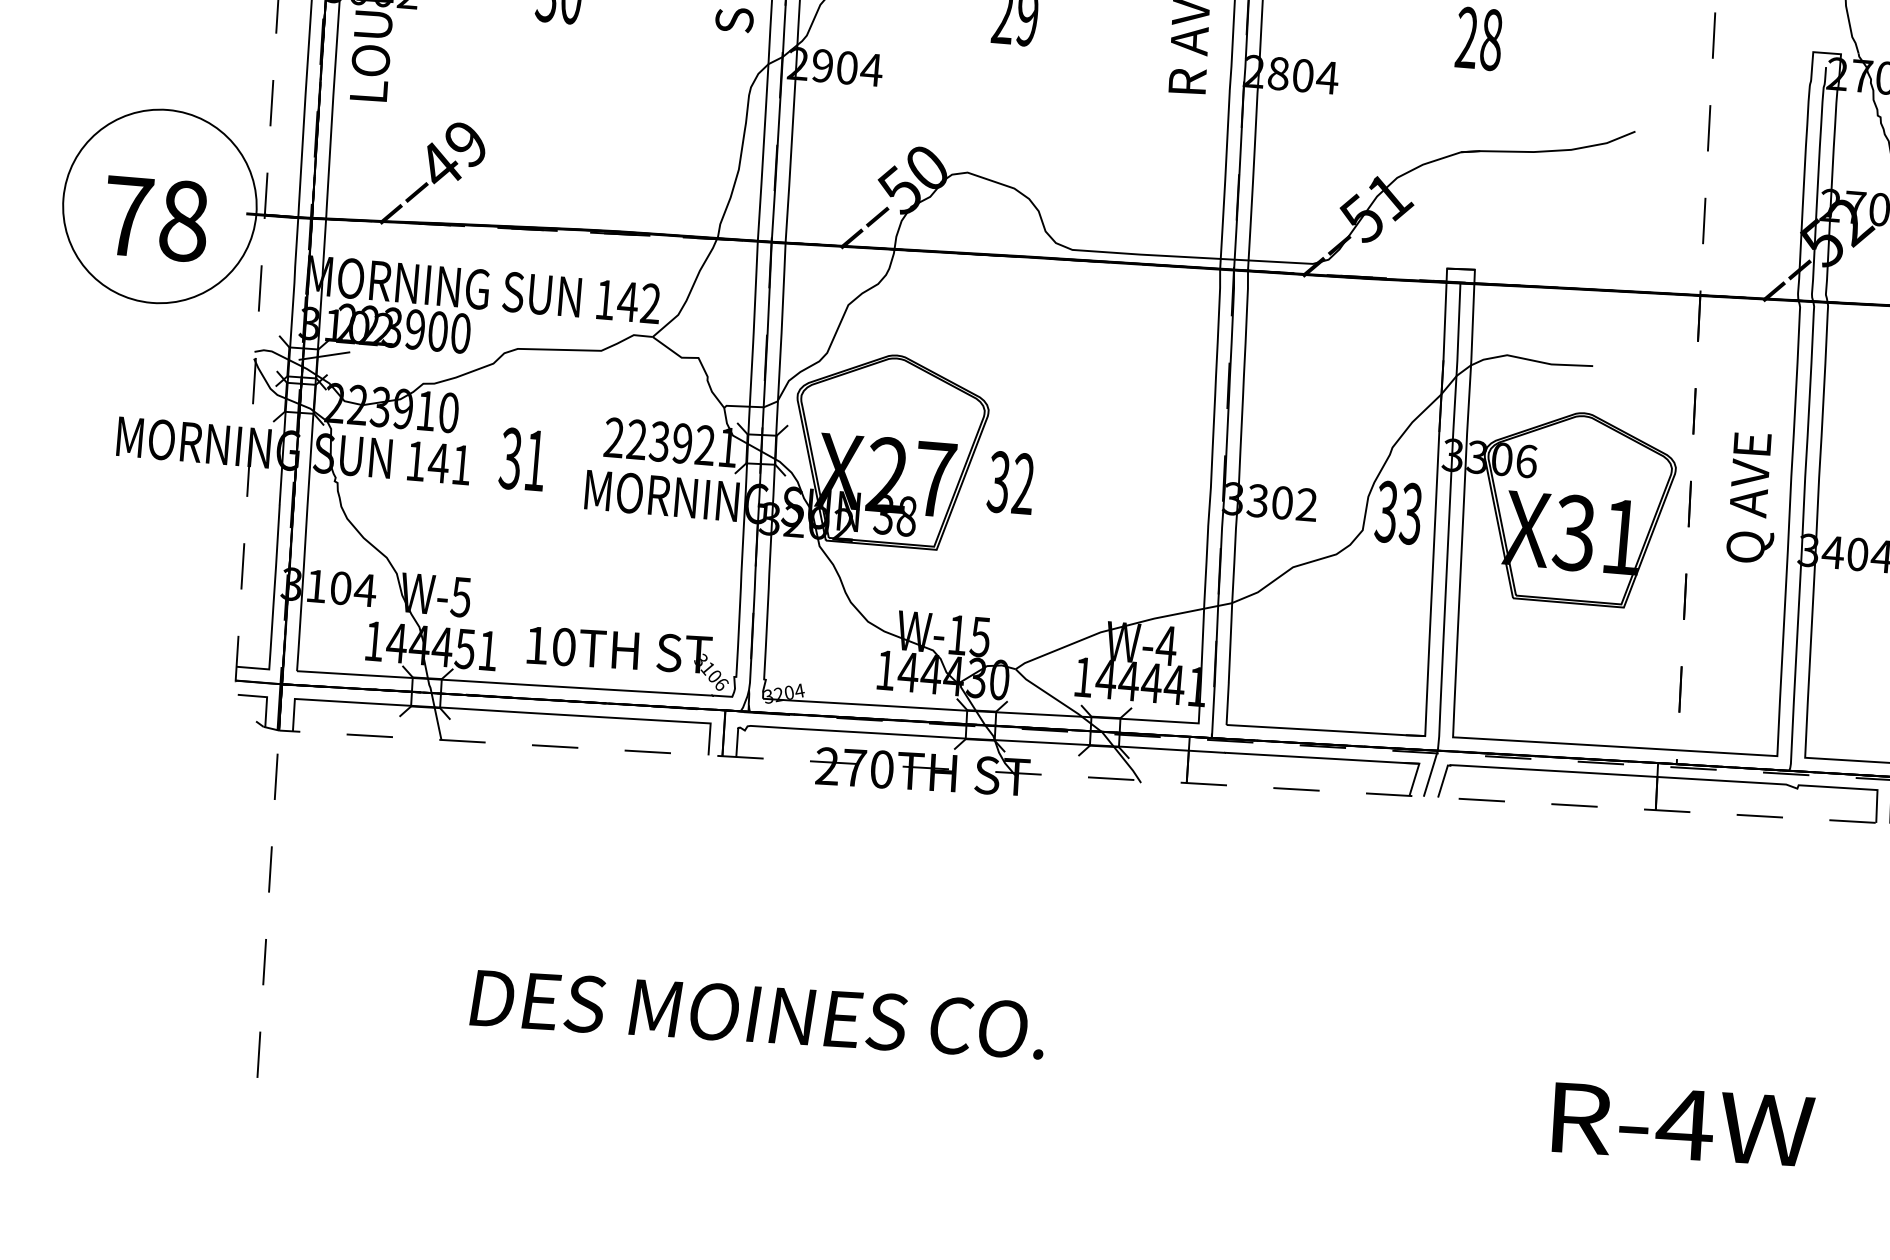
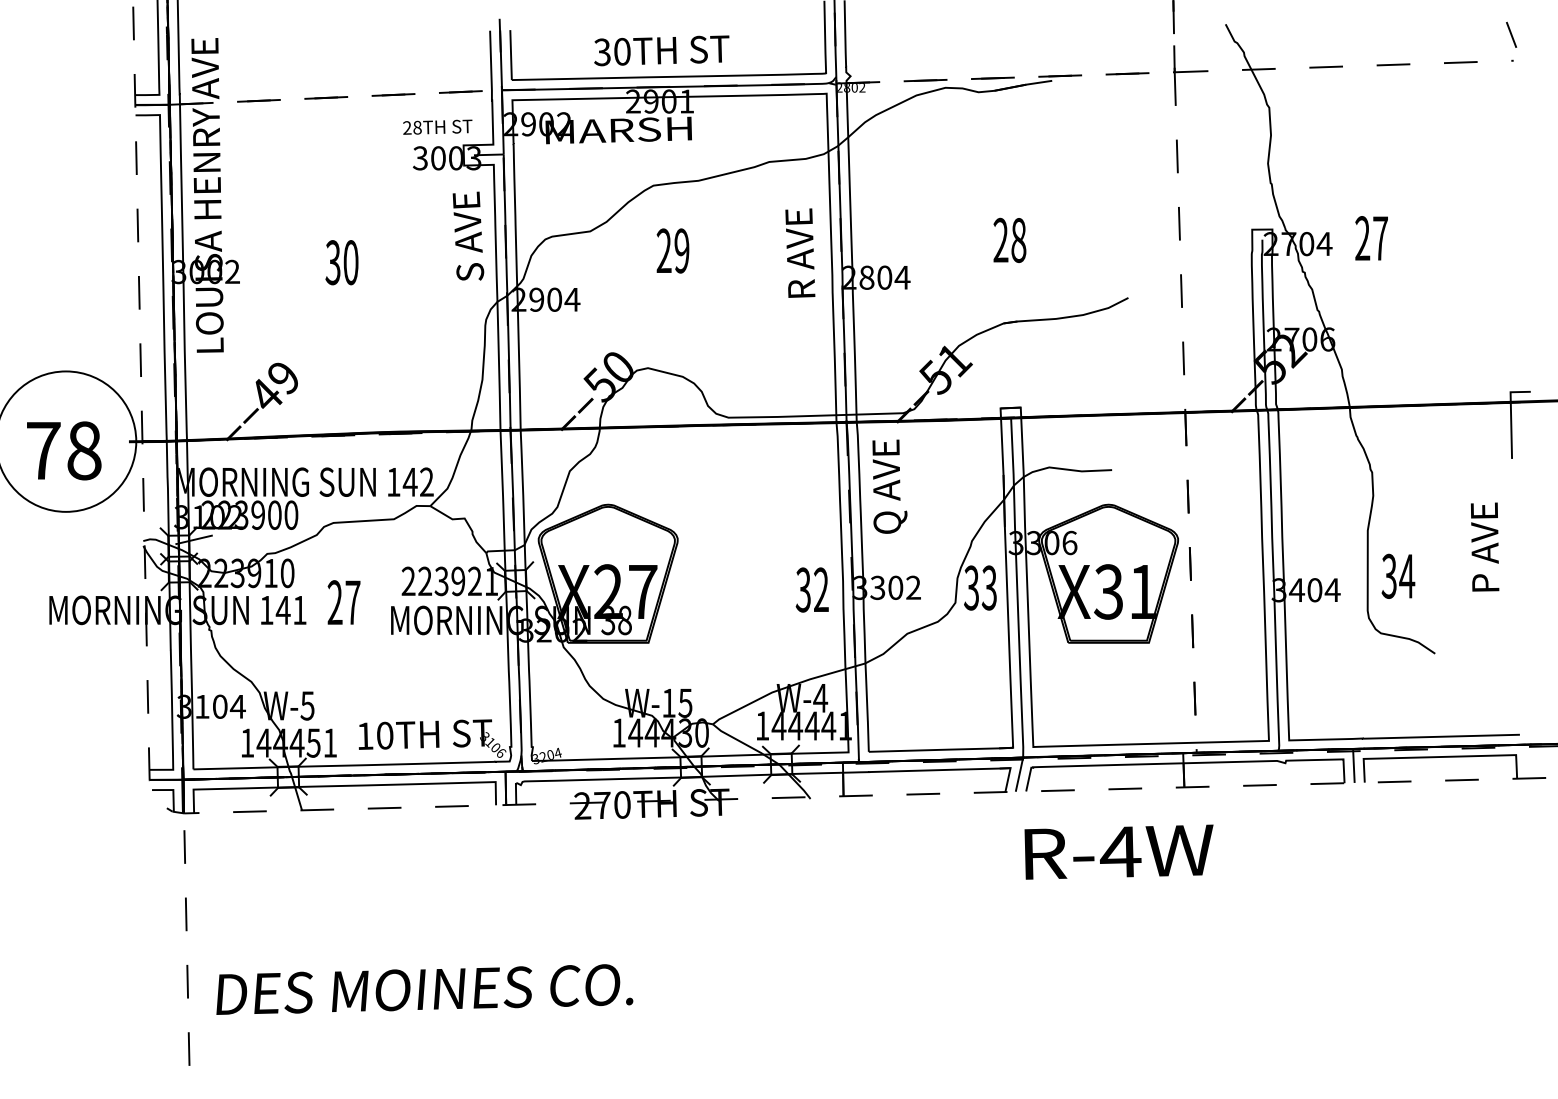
text: (522, 459) -> (343, 602), 31 -> 27
text: (1010, 482) -> (811, 589), moved
text: (1752, 497) -> (889, 486), moved
text: (757, 1014) -> (424, 989), moved
text: (1682, 1123) -> (1118, 851), moved

